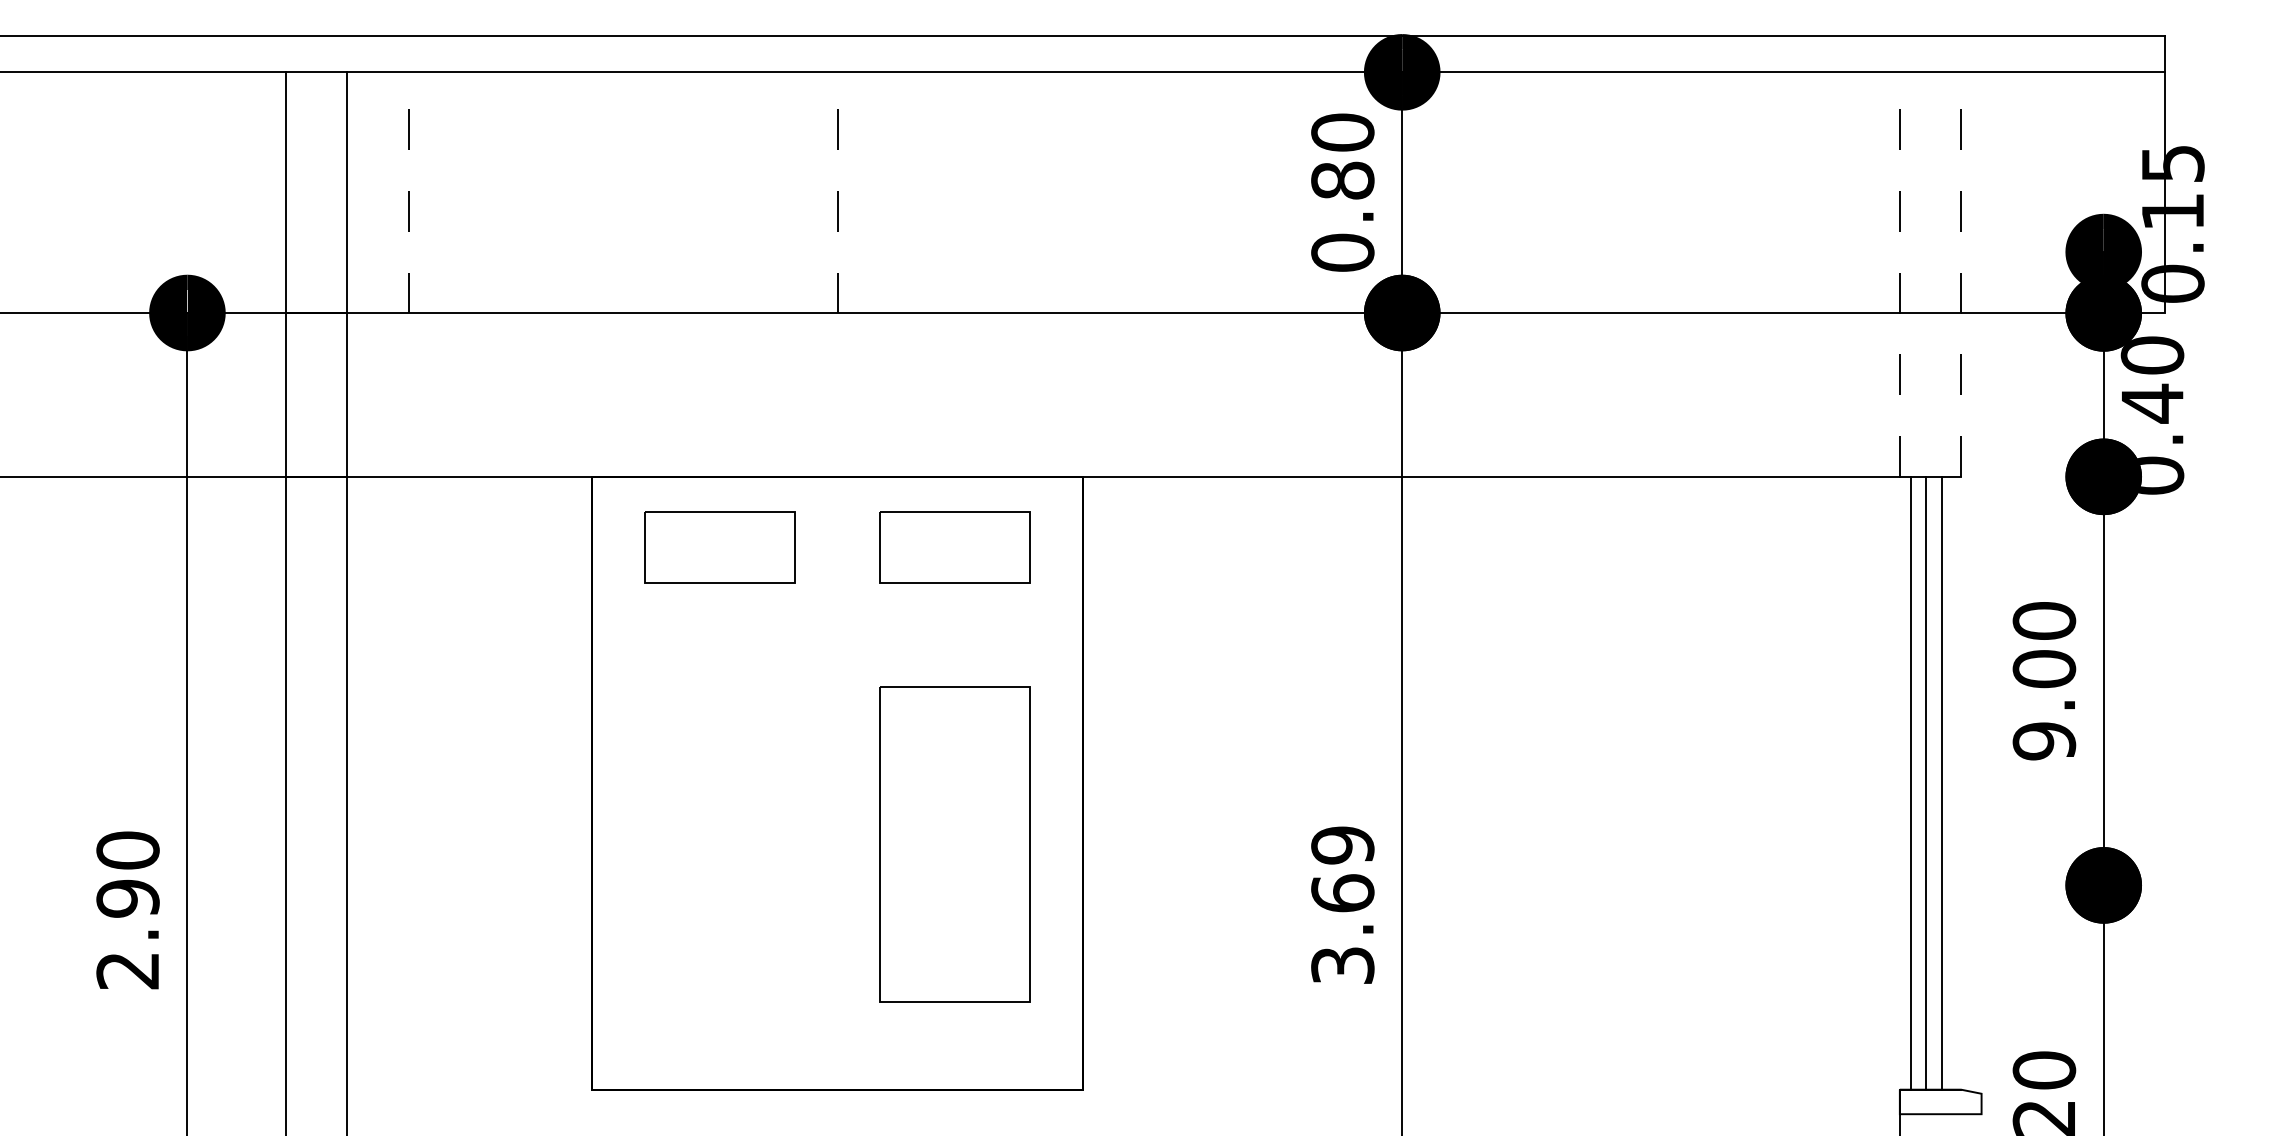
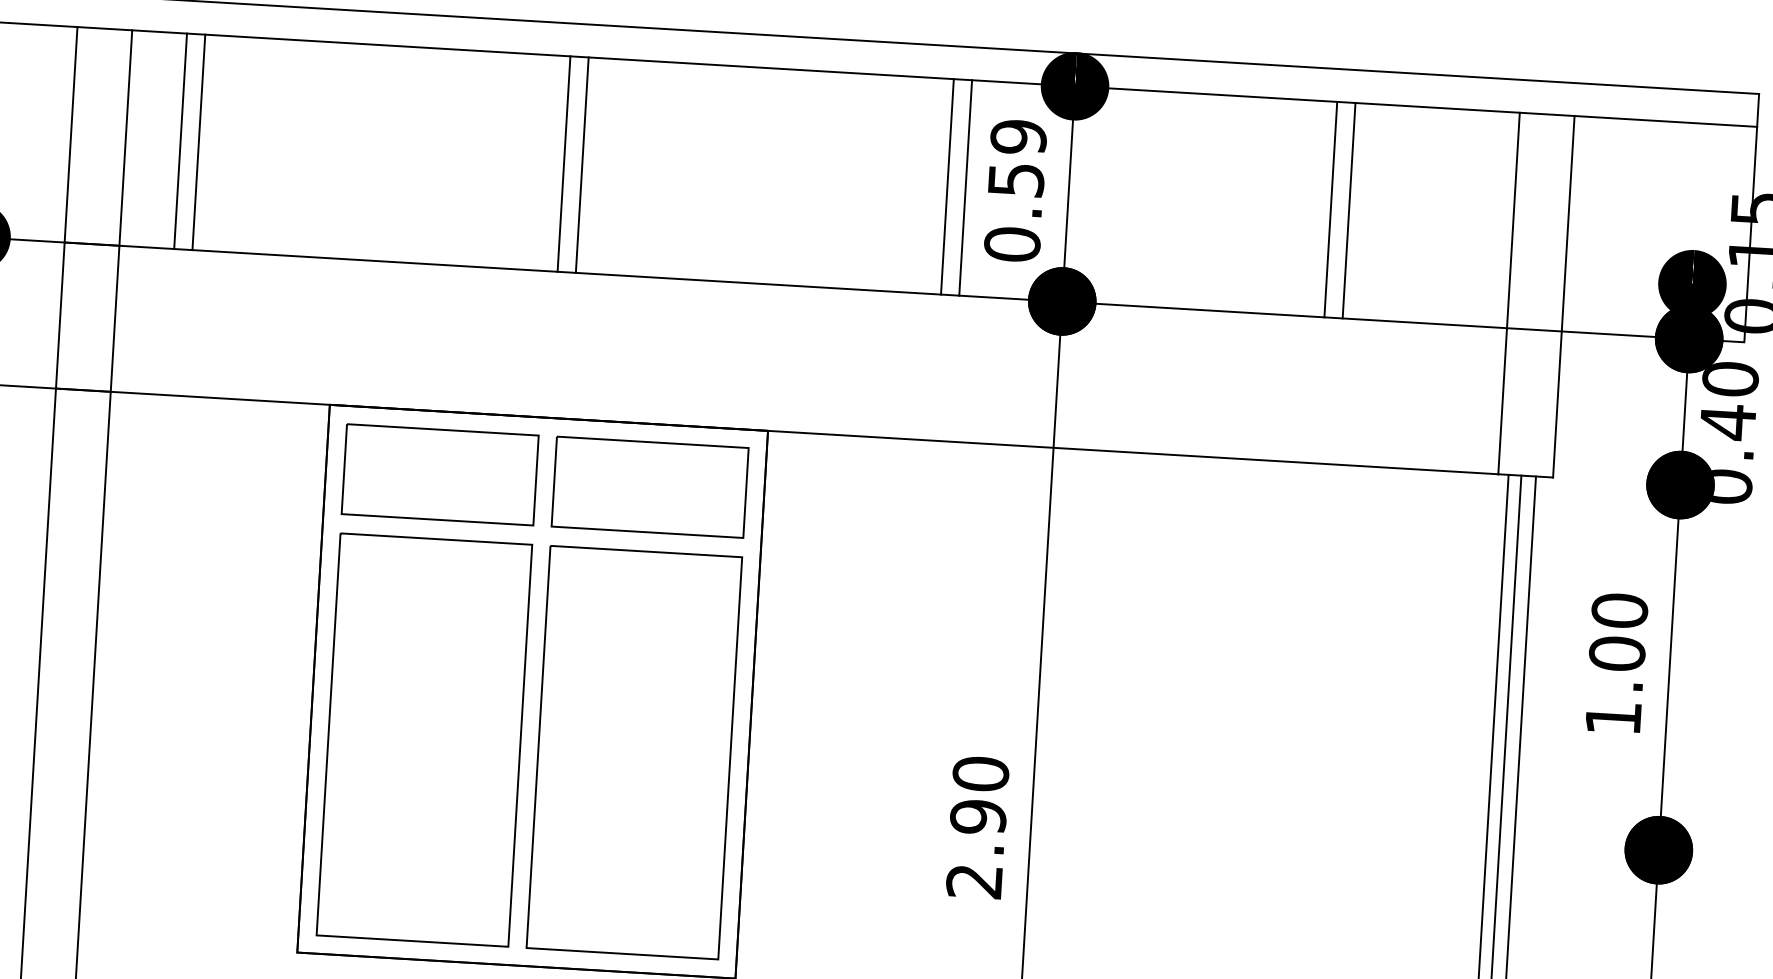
text: (1342, 156) -> (1017, 158), 0.80 -> 0.59
line: (408, 192) -> (180, 140), dashed -> solid
line: (429, 192) -> (199, 142), added
line: (837, 192) -> (563, 163), dashed -> solid
line: (858, 192) -> (582, 164), added
line: (1266, 192) -> (947, 186), added
line: (1287, 192) -> (966, 187), added
line: (1695, 192) -> (1330, 209), added
line: (1716, 192) -> (1349, 210), added
line: (1899, 274) -> (1508, 293), dashed -> solid
line: (1961, 274) -> (1564, 296), dashed -> solid
part: (719, 547) -> (439, 474), size x1.43
part: (954, 547) -> (649, 487), size x1.43
text: (2044, 741) -> (1613, 718), 9.00 -> 1.00
part: (719, 843) -> (423, 739), added
part: (954, 843) -> (633, 751), size x1.43
text: (1342, 904) -> (977, 826), 3.69 -> 2.90

